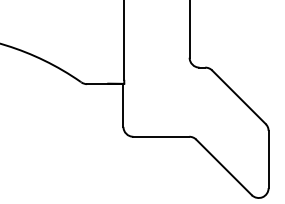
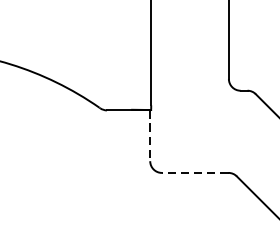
line: (123, 106) -> (150, 136), solid -> dashed
line: (161, 136) -> (195, 172), solid -> dashed

